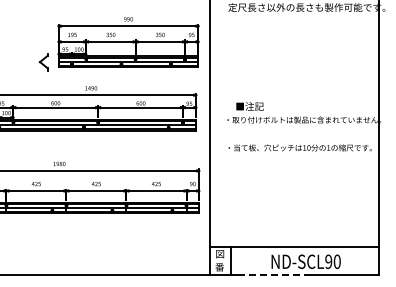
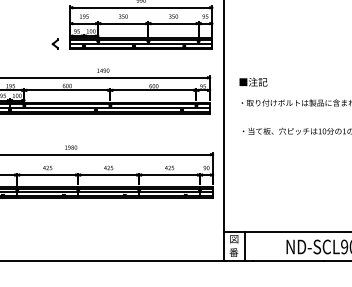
part: (43, 61) -> (54, 43), size x0.62
text: (249, 106) -> (252, 82), moved
line: (273, 275) -> (288, 260), dashed -> solid

